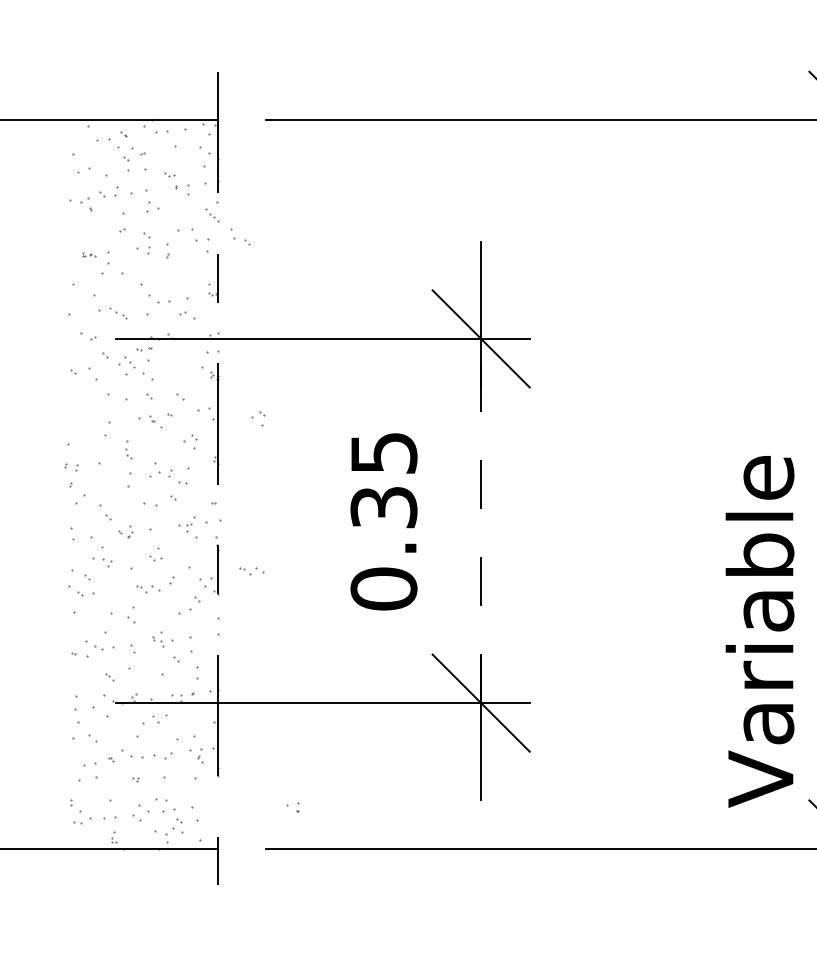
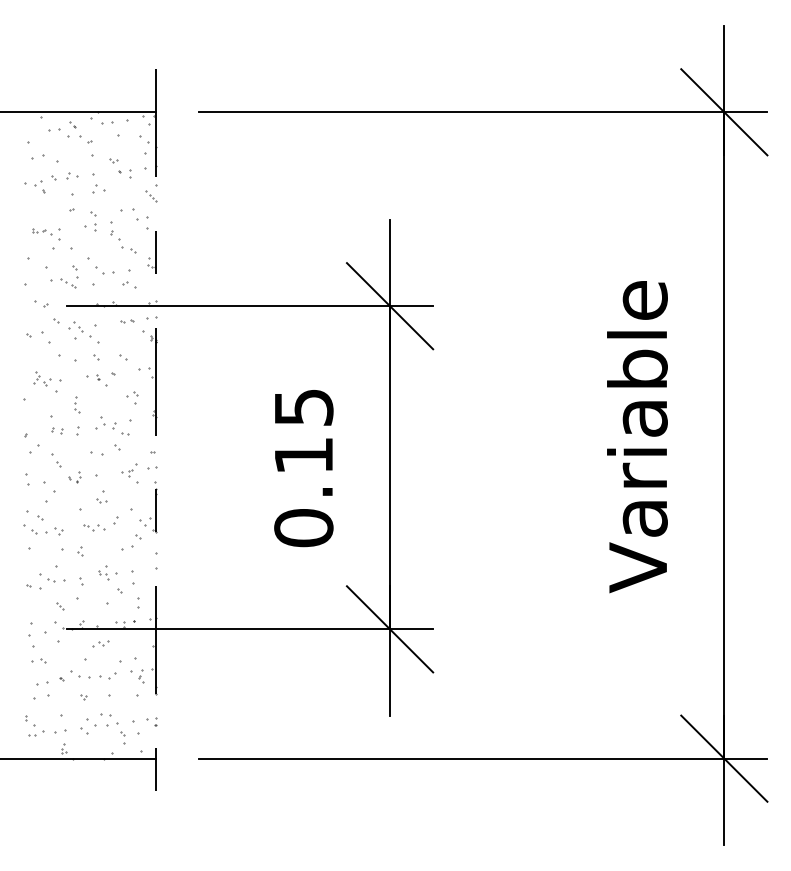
part: (126, 163) -> (75, 271), moved
part: (123, 191) -> (72, 175), size x0.71
part: (240, 236) -> (127, 245), moved
part: (89, 254) -> (42, 231), size x1.67
part: (144, 349) -> (127, 321), moved
part: (258, 418) -> (192, 376), removed
part: (89, 420) -> (42, 378), added
part: (71, 466) -> (57, 430), moved
part: (128, 479) -> (77, 430), size x0.62
text: (383, 507) -> (303, 455), 0.35 -> 0.15
part: (213, 520) -> (152, 467), size x0.62
line: (481, 520) -> (390, 467), dashed -> solid
part: (107, 562) -> (58, 531), moved
part: (251, 570) -> (186, 511), removed
part: (132, 615) -> (80, 551), size x0.62
text: (760, 632) -> (637, 437), moved
part: (154, 719) -> (100, 643), size x0.71
part: (84, 738) -> (38, 660), size x0.62
part: (292, 807) -> (151, 721), moved
part: (163, 830) -> (108, 742), removed

